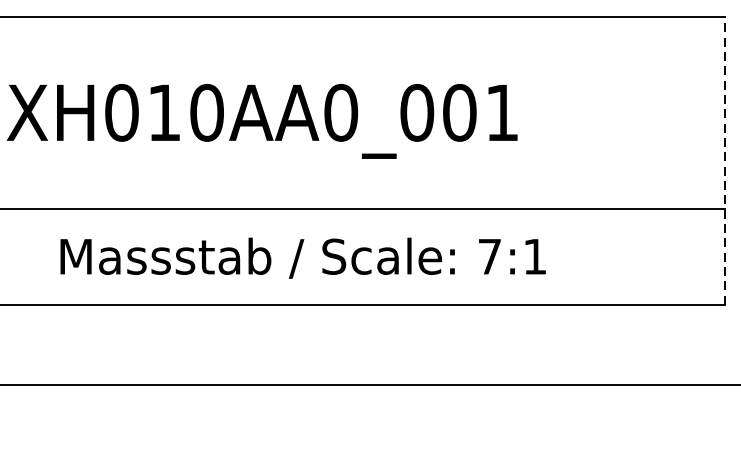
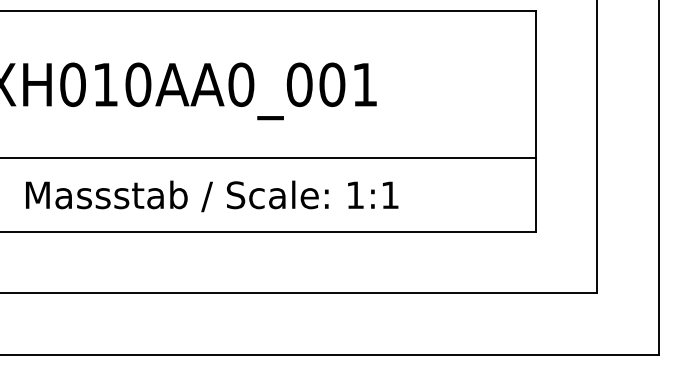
line: (724, 160) -> (535, 121), dashed -> solid
text: (489, 255) -> (355, 194), 7:1 -> 1:1

